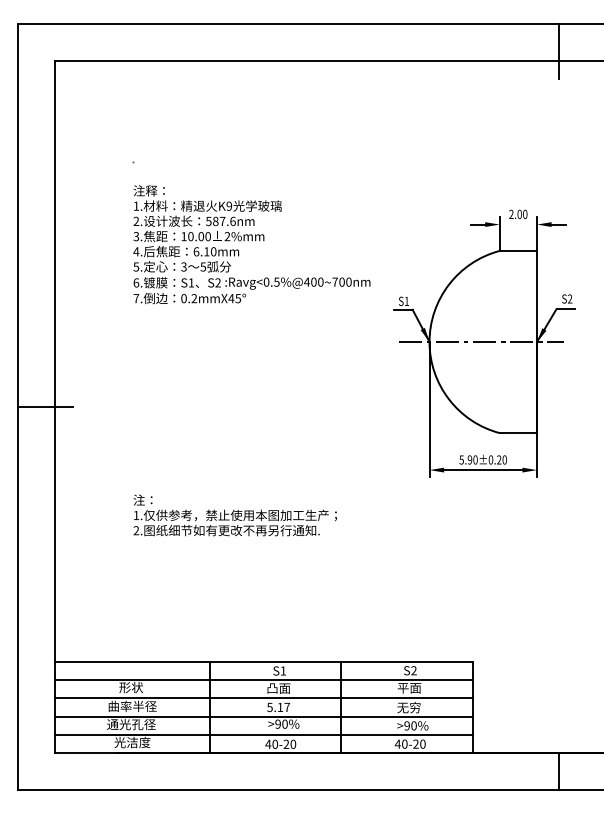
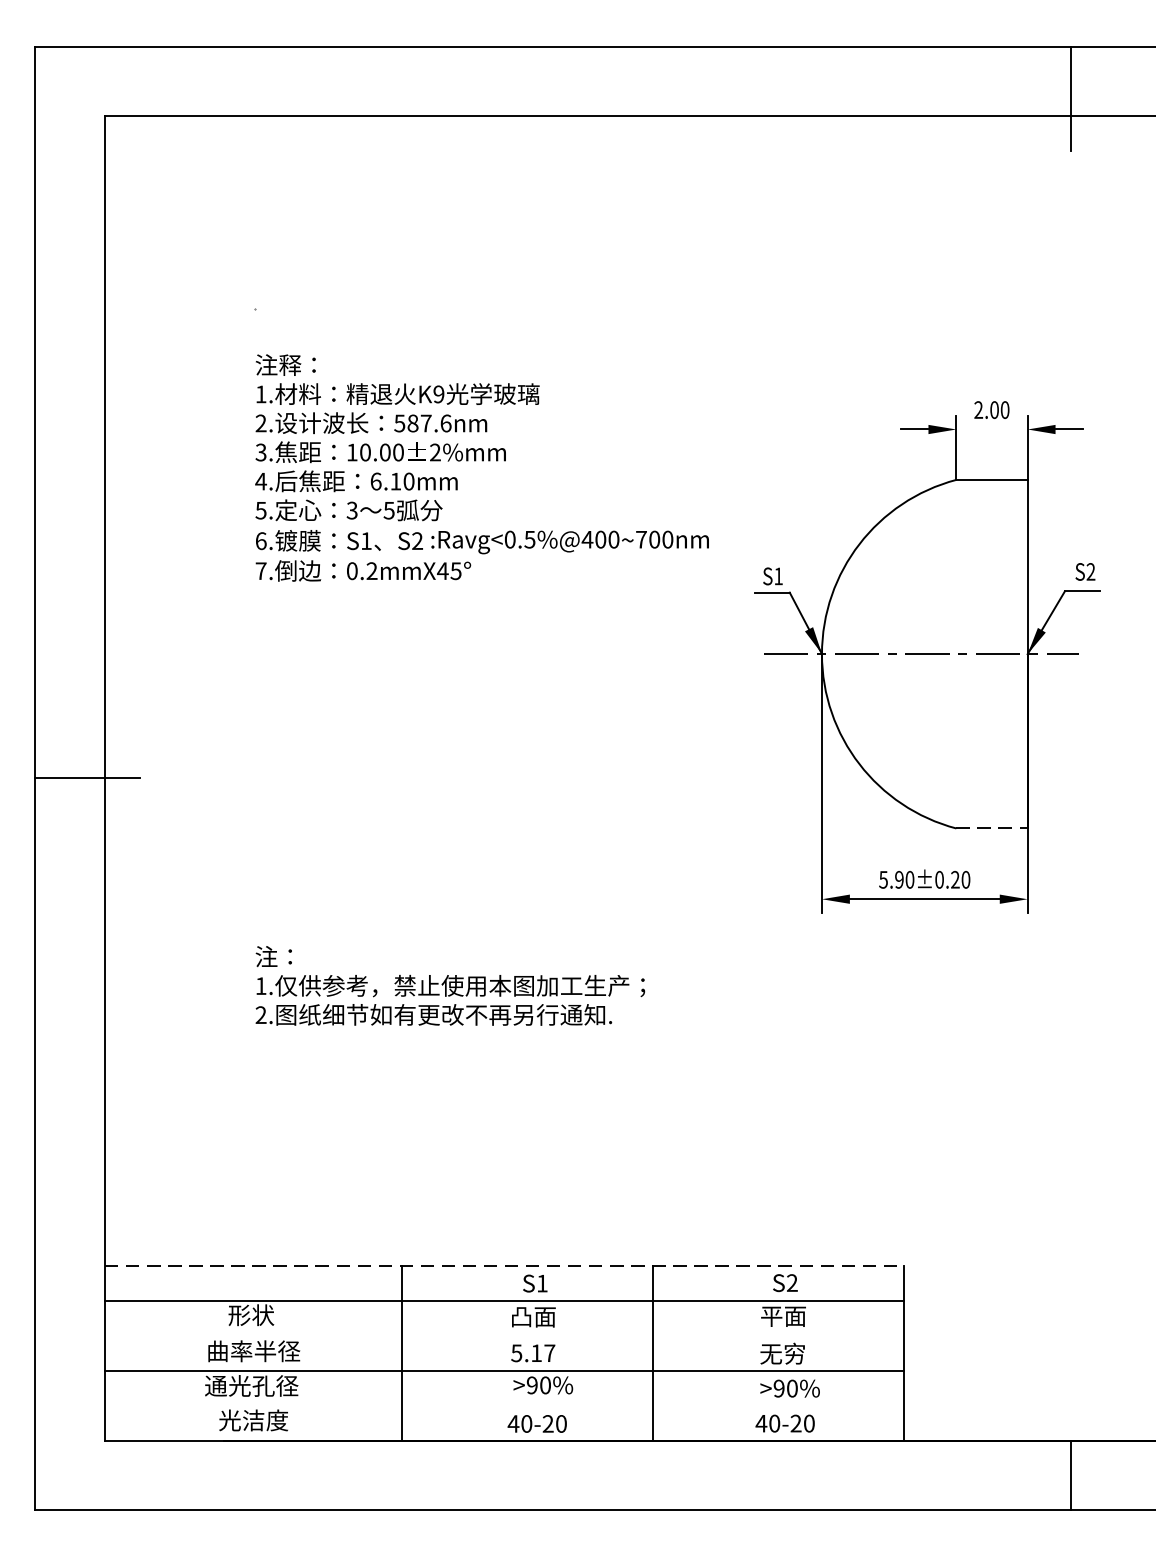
line: (518, 433) -> (992, 829), solid -> dashed
line: (263, 662) -> (504, 1267), solid -> dashed
line: (263, 698) -> (504, 1336), removed
line: (263, 734) -> (504, 1405), removed

